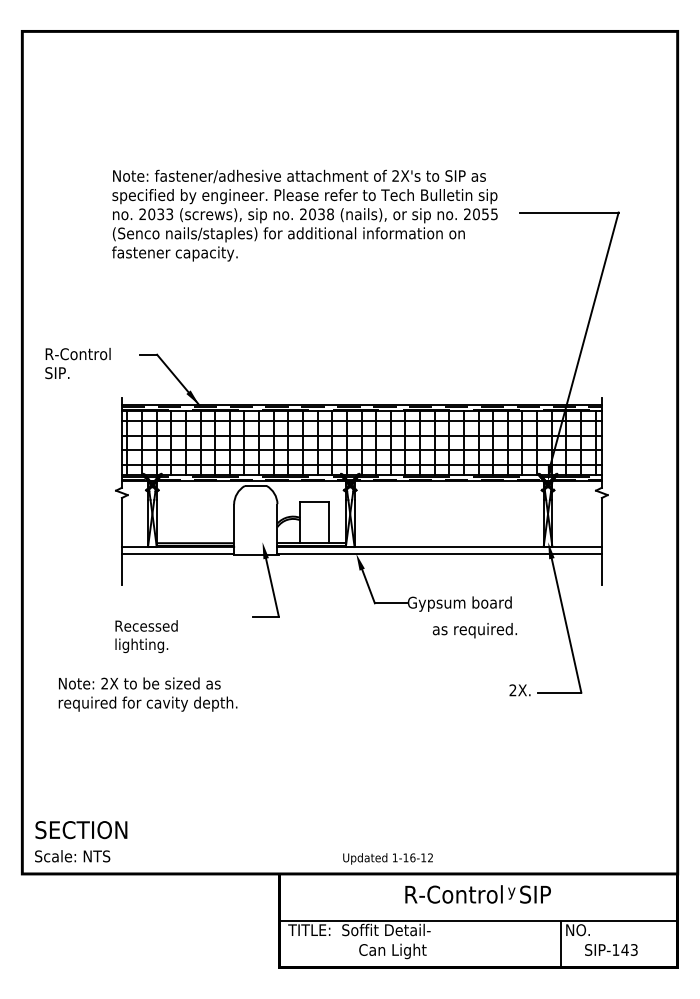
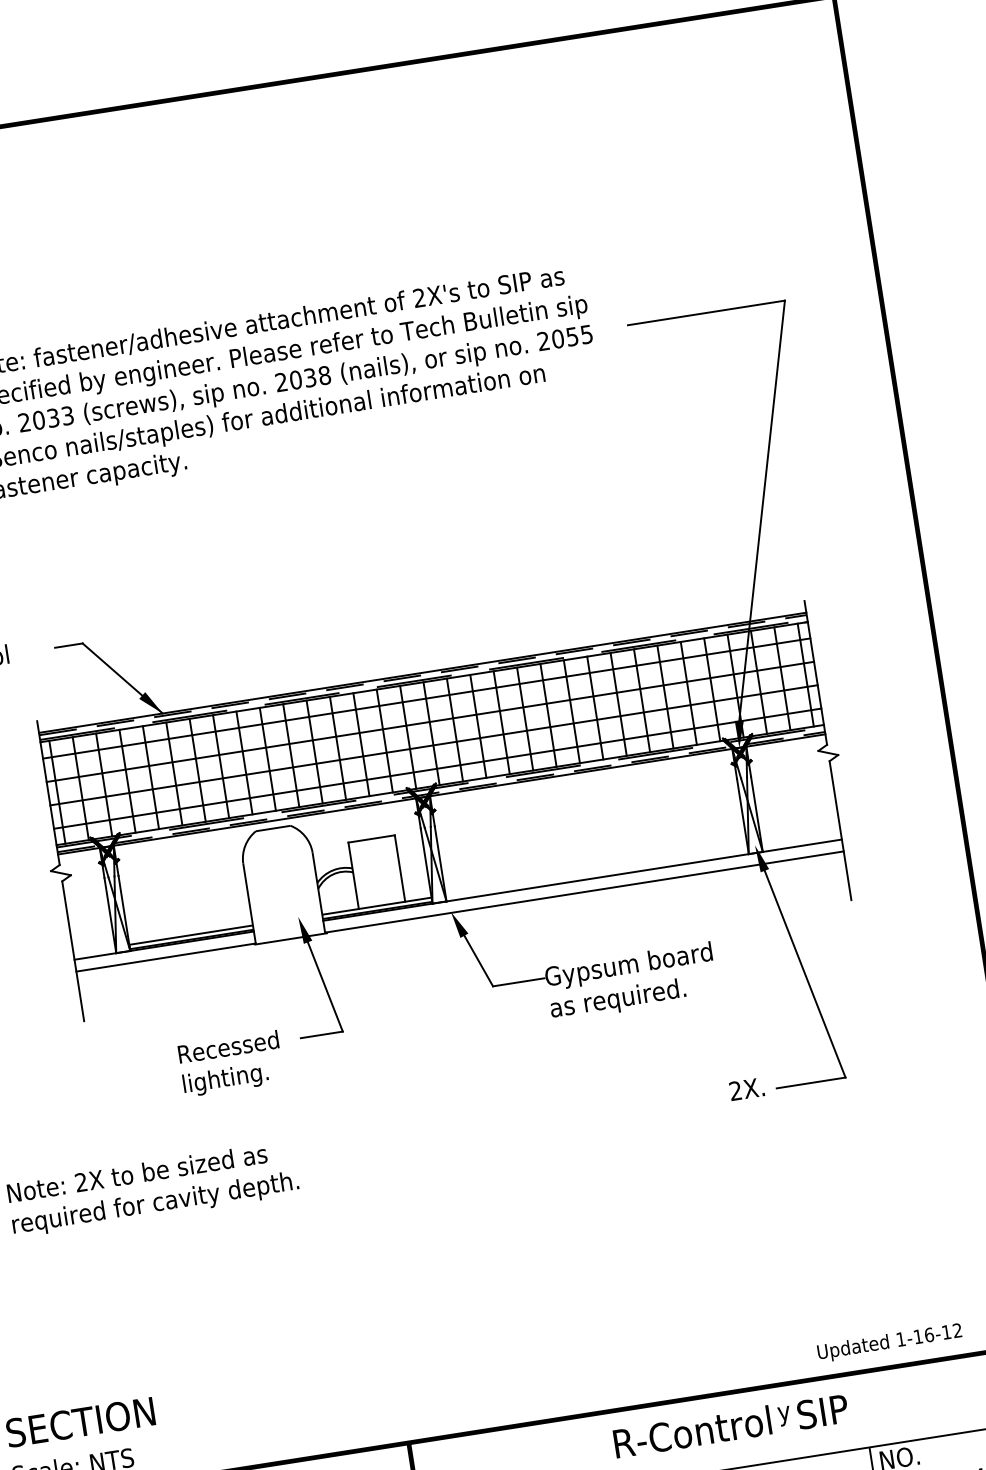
text: (474, 630) -> (617, 999), moved
text: (146, 636) -> (230, 1063), moved
text: (387, 858) -> (888, 1342), moved

